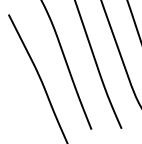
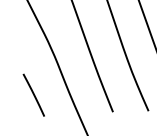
line: (24, 115) -> (33, 95), added

